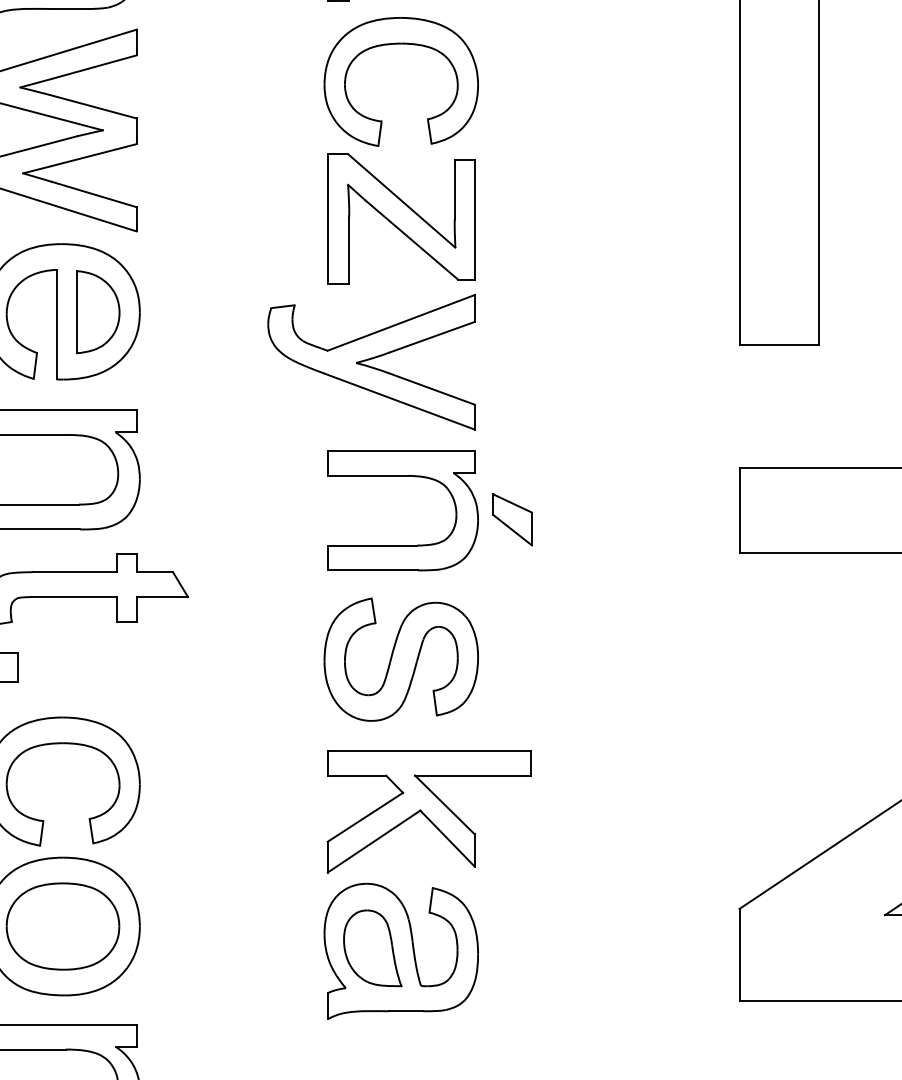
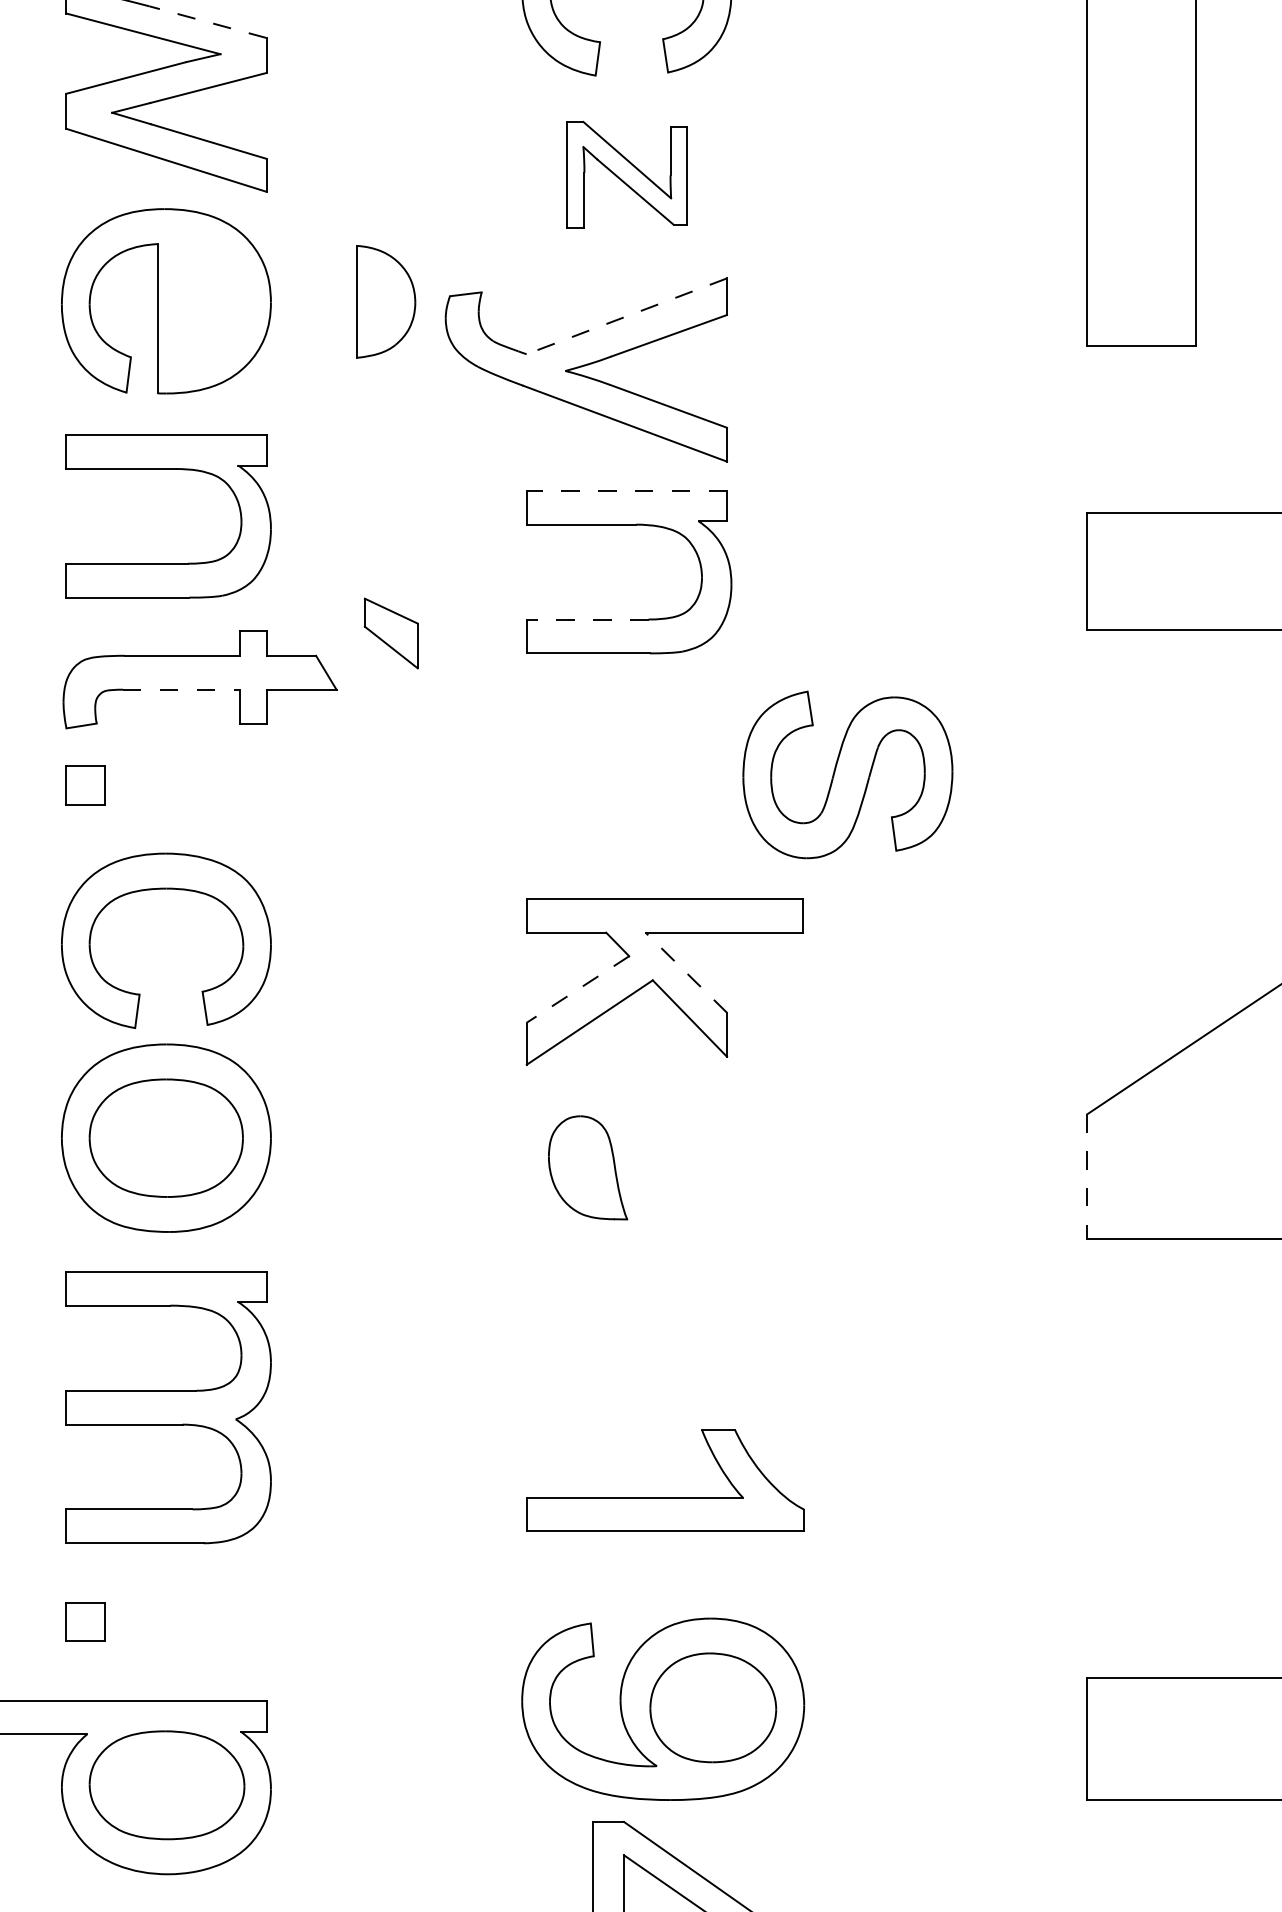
line: (93, 107) -> (207, 22), solid -> dashed
part: (401, 218) -> (626, 174), size x0.6
part: (98, 311) -> (386, 301), moved
line: (401, 322) -> (626, 316), solid -> dashed
line: (401, 450) -> (626, 490), solid -> dashed
part: (511, 519) -> (390, 633), moved
line: (372, 545) -> (587, 619), solid -> dashed
line: (74, 596) -> (181, 689), solid -> dashed
part: (401, 659) -> (847, 774), moved
line: (444, 804) -> (685, 972), solid -> dashed
line: (365, 817) -> (577, 989), solid -> dashed
part: (401, 950) -> (626, 1171), removed
line: (739, 955) -> (1087, 1177), solid -> dashed

